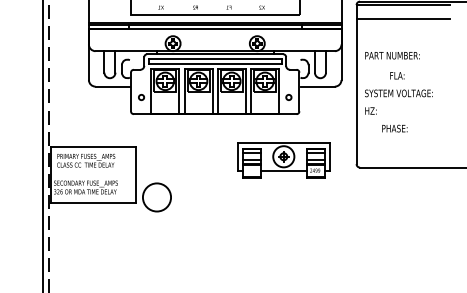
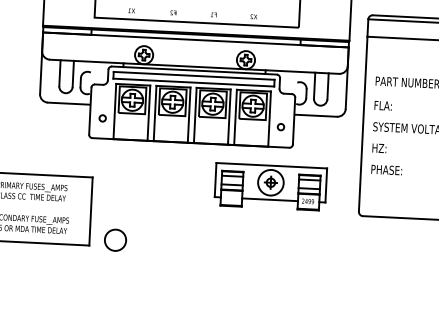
text: (397, 75) -> (383, 105), moved
text: (394, 128) -> (386, 169), moved
part: (283, 160) -> (270, 187), moved
circle: (156, 197) -> (114, 240), size x0.62

